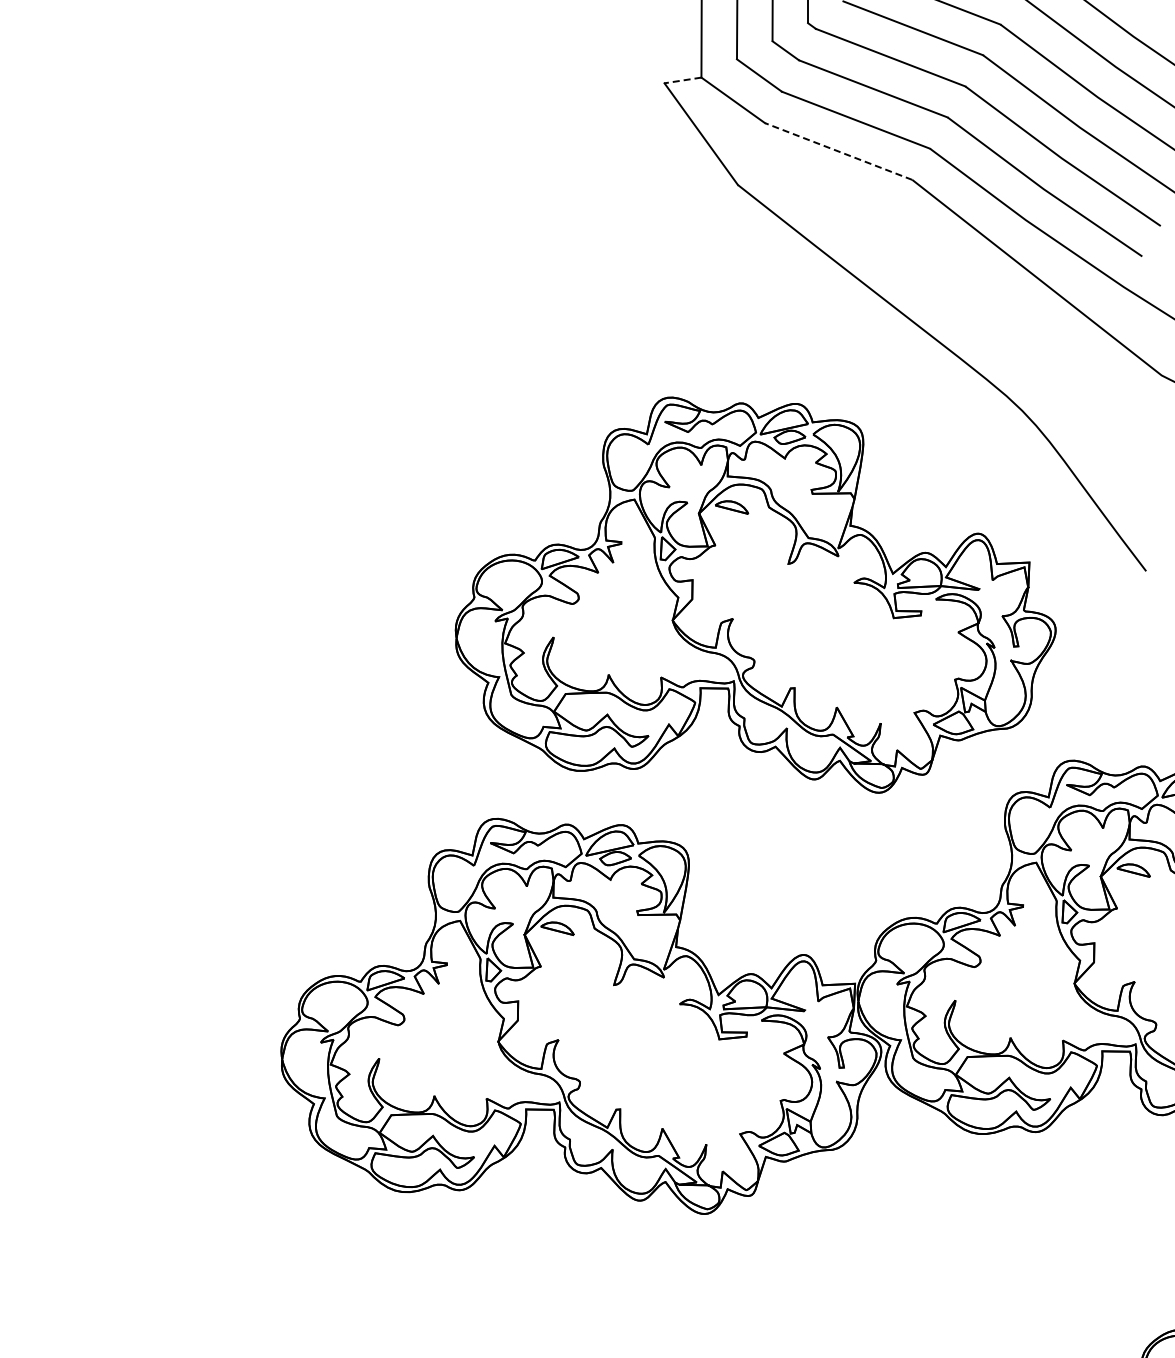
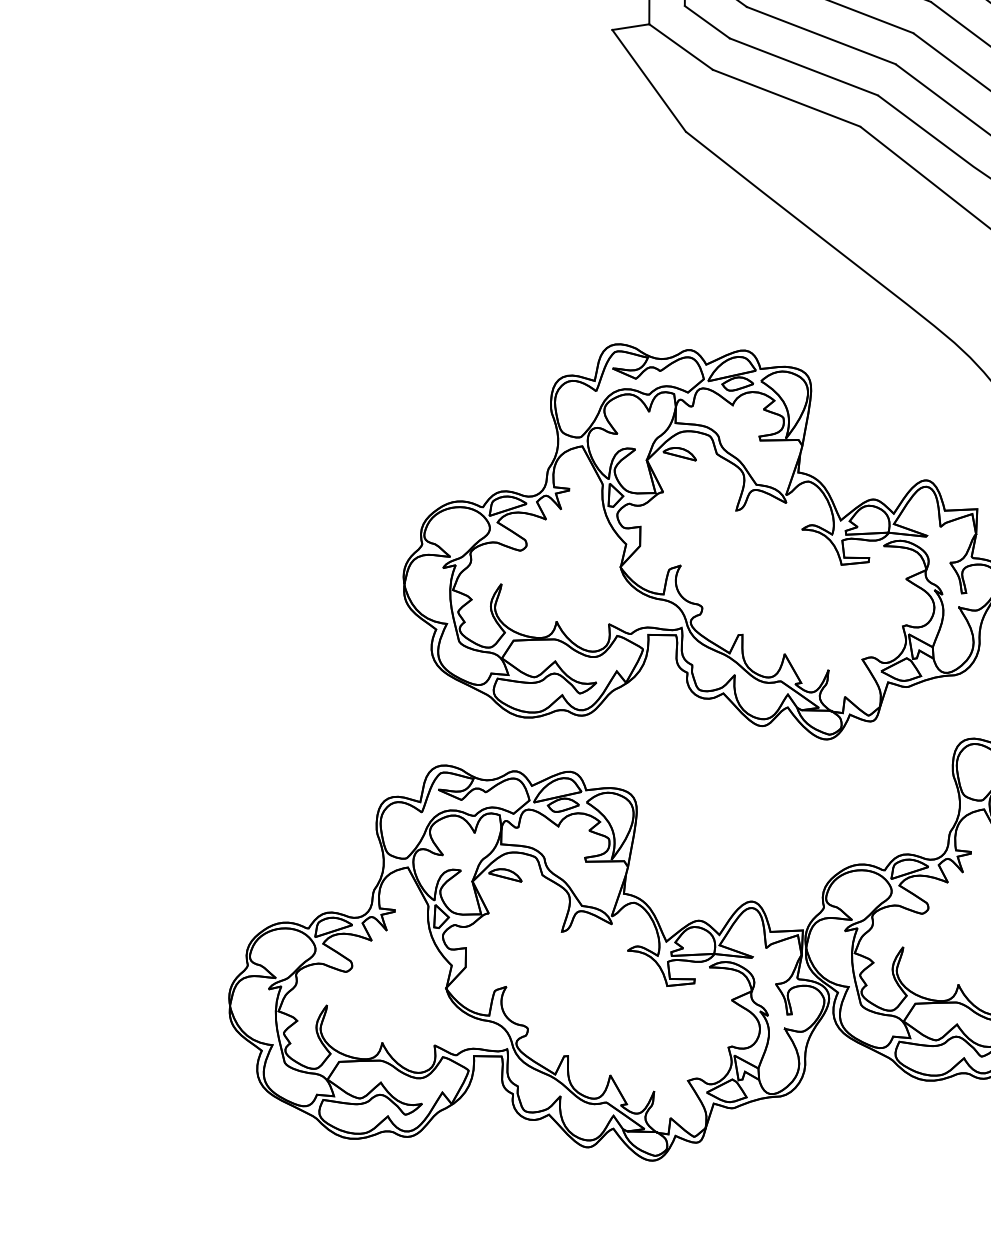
line: (682, 80) -> (630, 27), dashed -> solid
line: (838, 151) -> (786, 98), dashed -> solid

